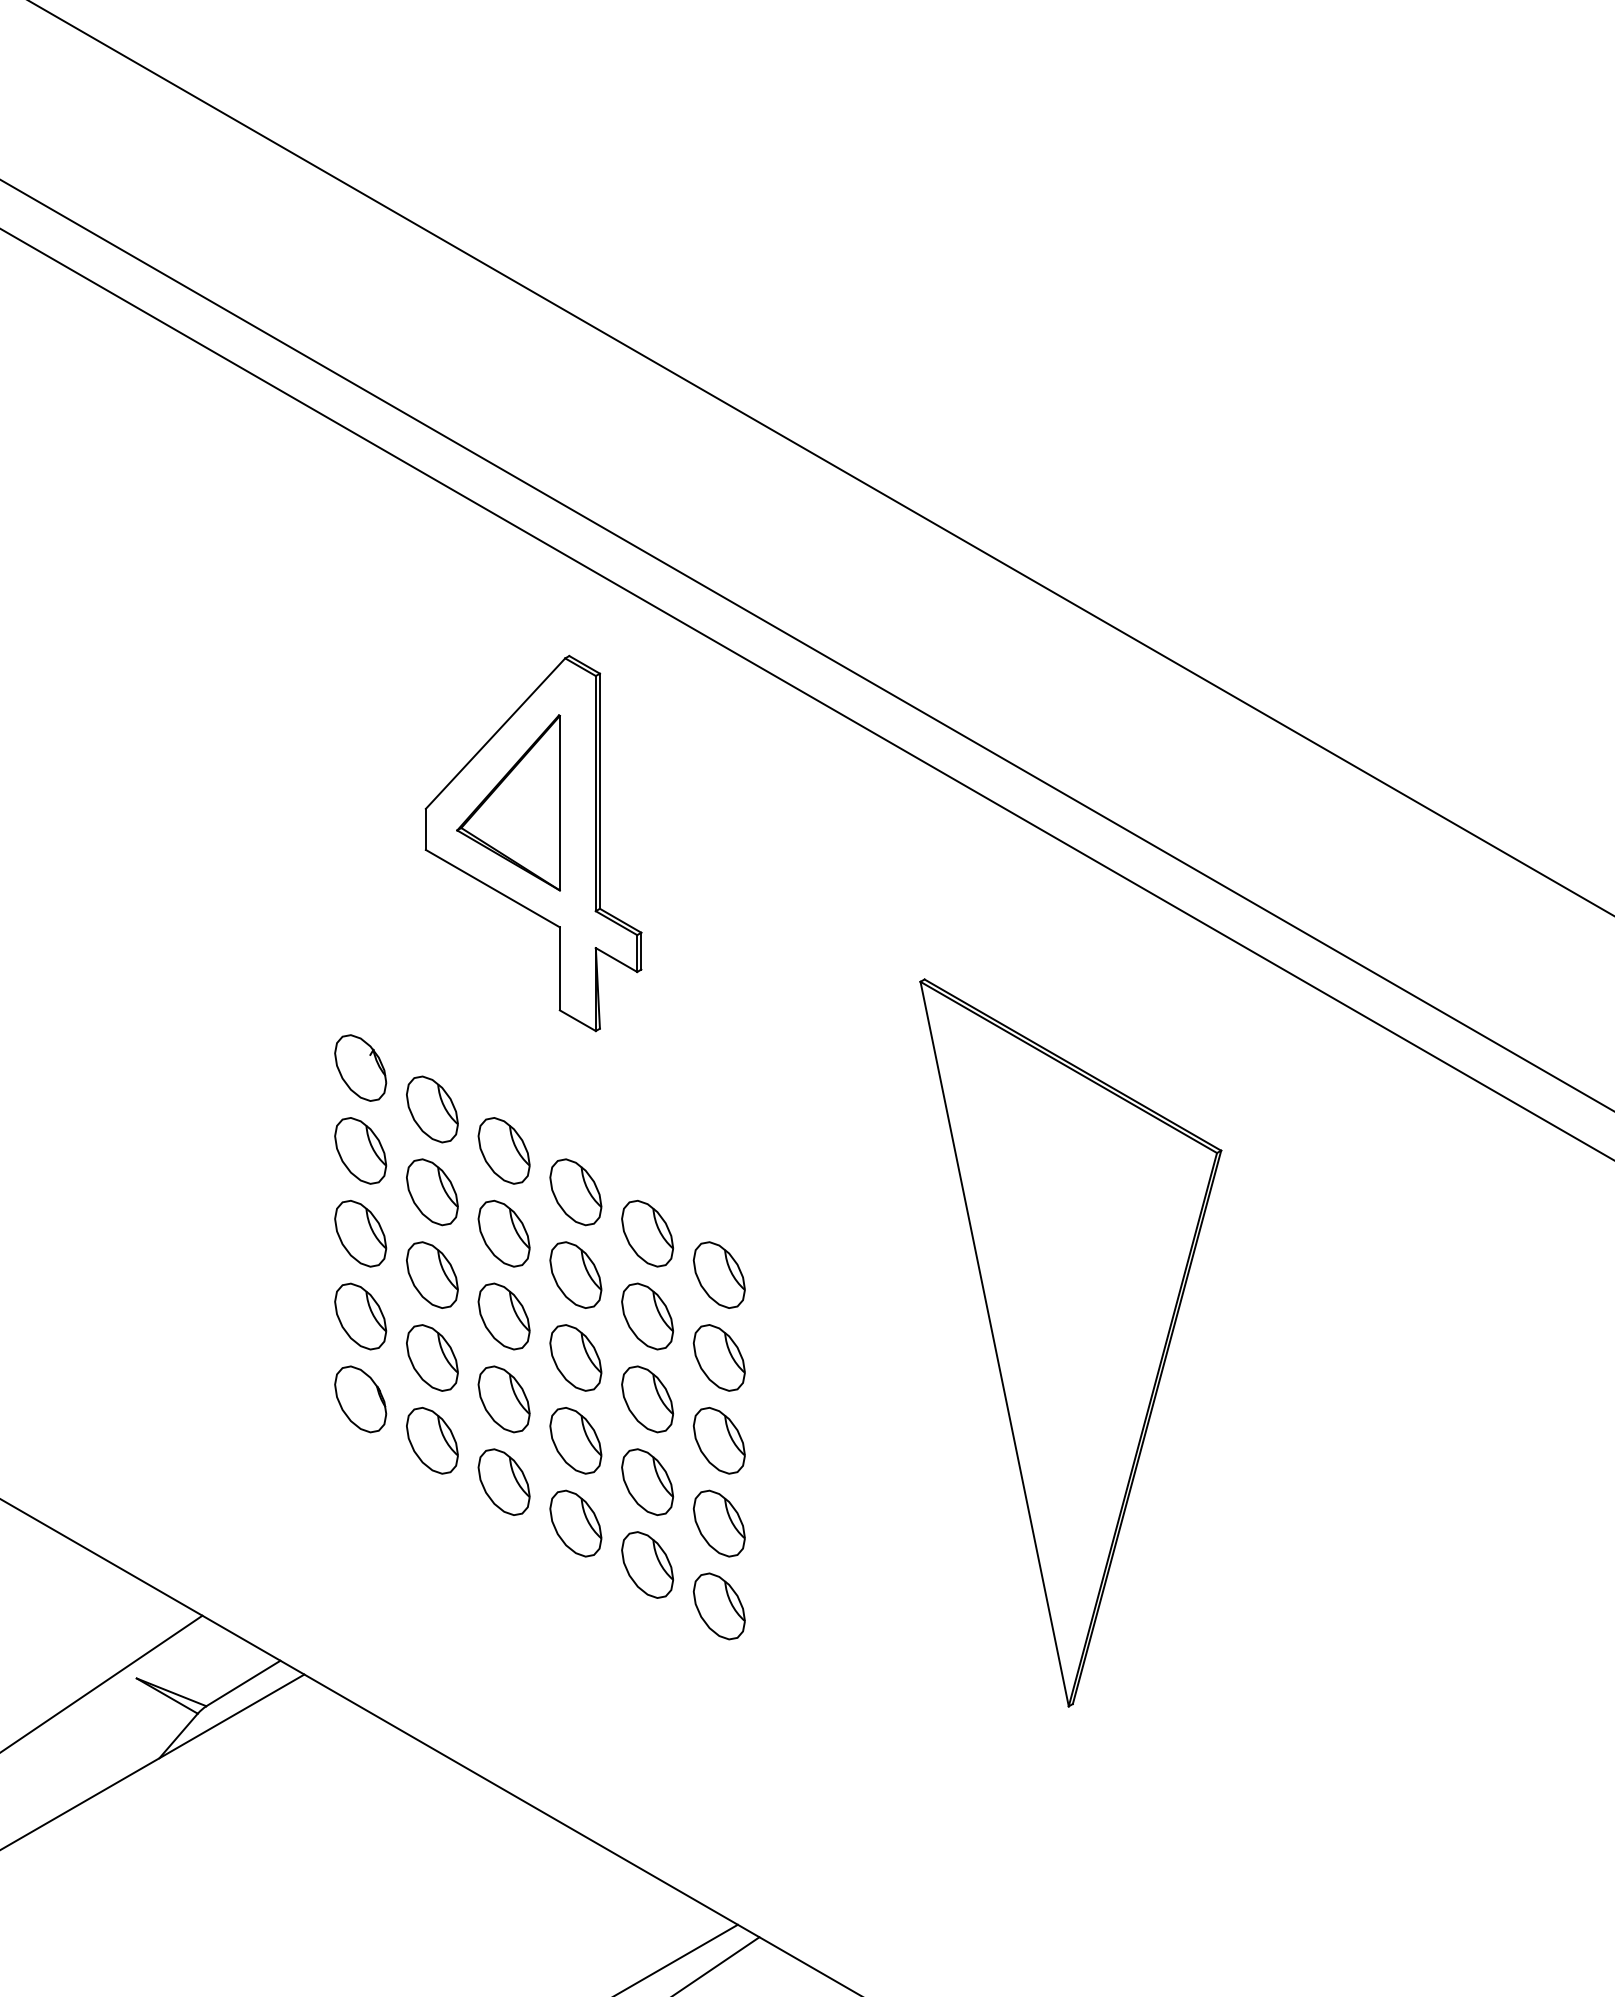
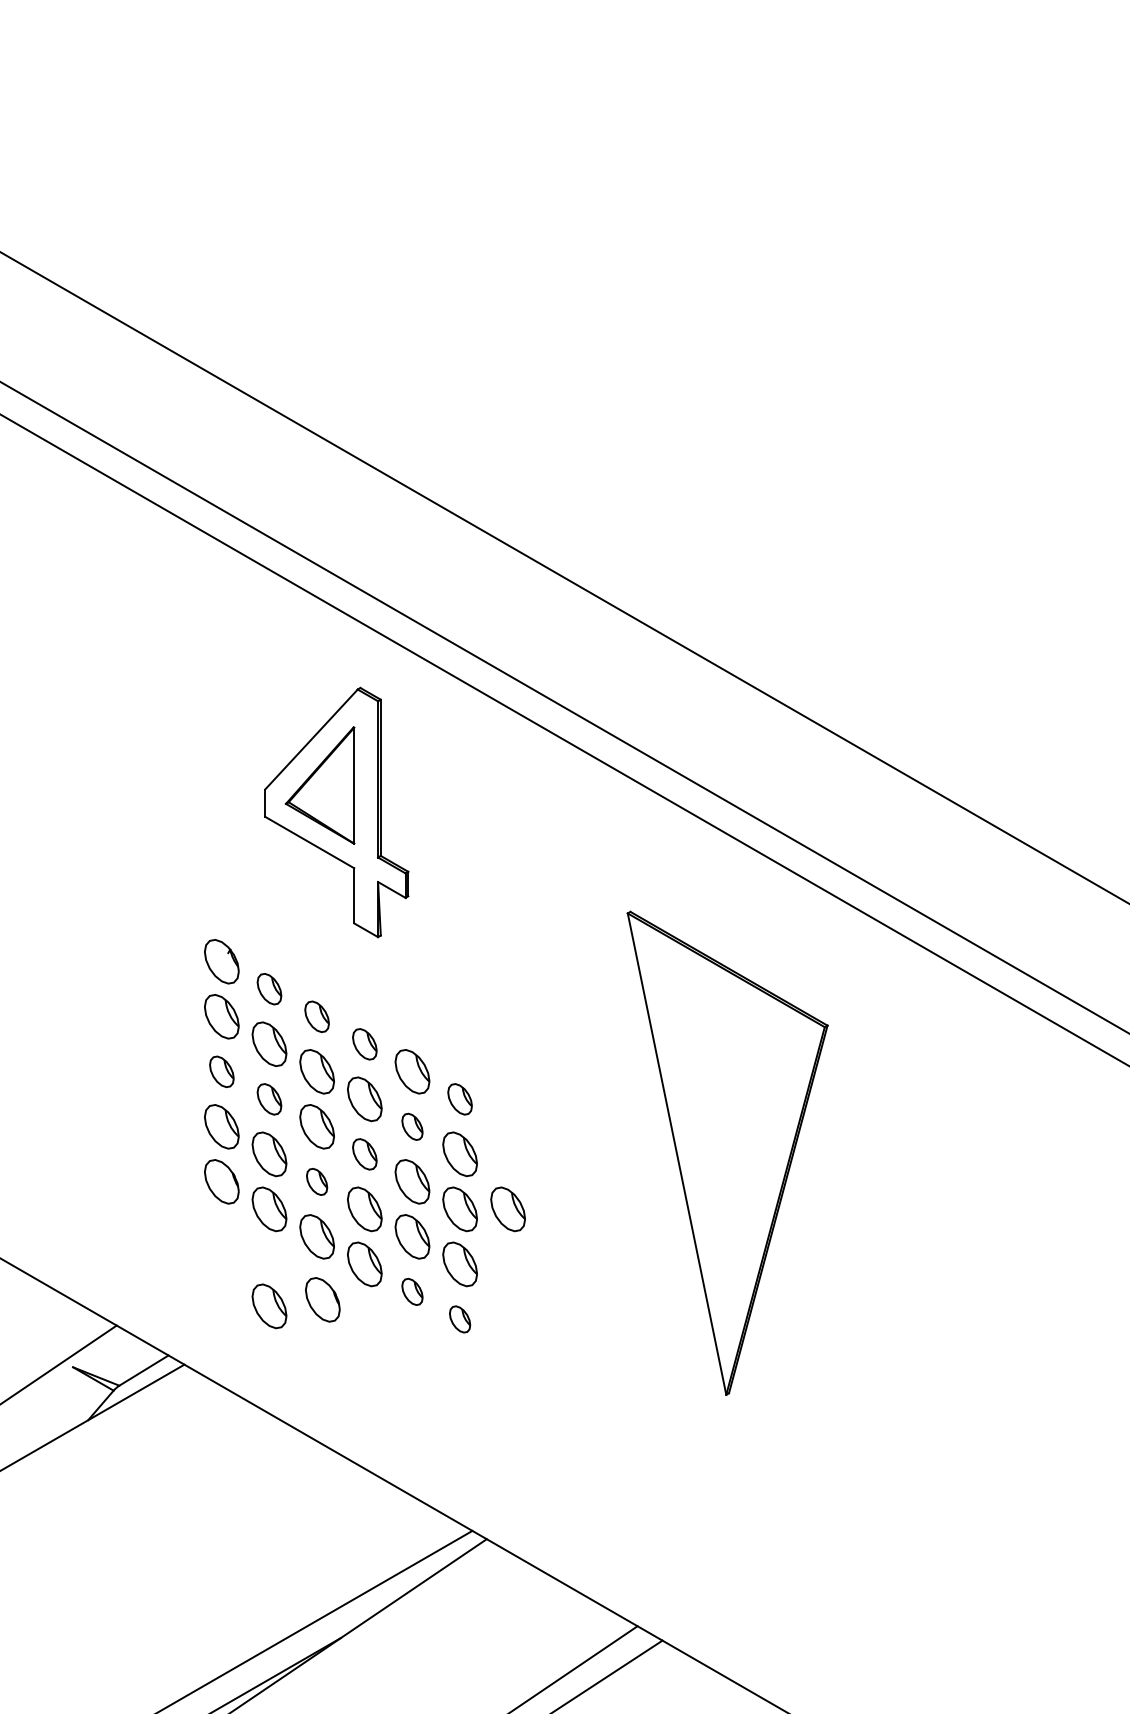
part: (432, 1108) -> (269, 988), size x0.7
part: (503, 1150) -> (316, 1016), size x0.7
part: (575, 1192) -> (364, 1044), size x0.7
part: (360, 1233) -> (221, 1071), size x0.7
part: (432, 1275) -> (269, 1099), size x0.7
part: (718, 1275) -> (459, 1099), size x0.7
part: (647, 1316) -> (412, 1126), size x0.6
part: (1070, 1341) -> (727, 1152), moved
part: (575, 1358) -> (364, 1154), size x0.7
part: (503, 1398) -> (316, 1181), size x0.6
part: (790, 1440) -> (507, 1209), added
part: (647, 1564) -> (412, 1291), size x0.6
part: (512, 1576) -> (322, 1299), added
part: (432, 1587) -> (269, 1306), added
part: (718, 1606) -> (459, 1319), size x0.6

